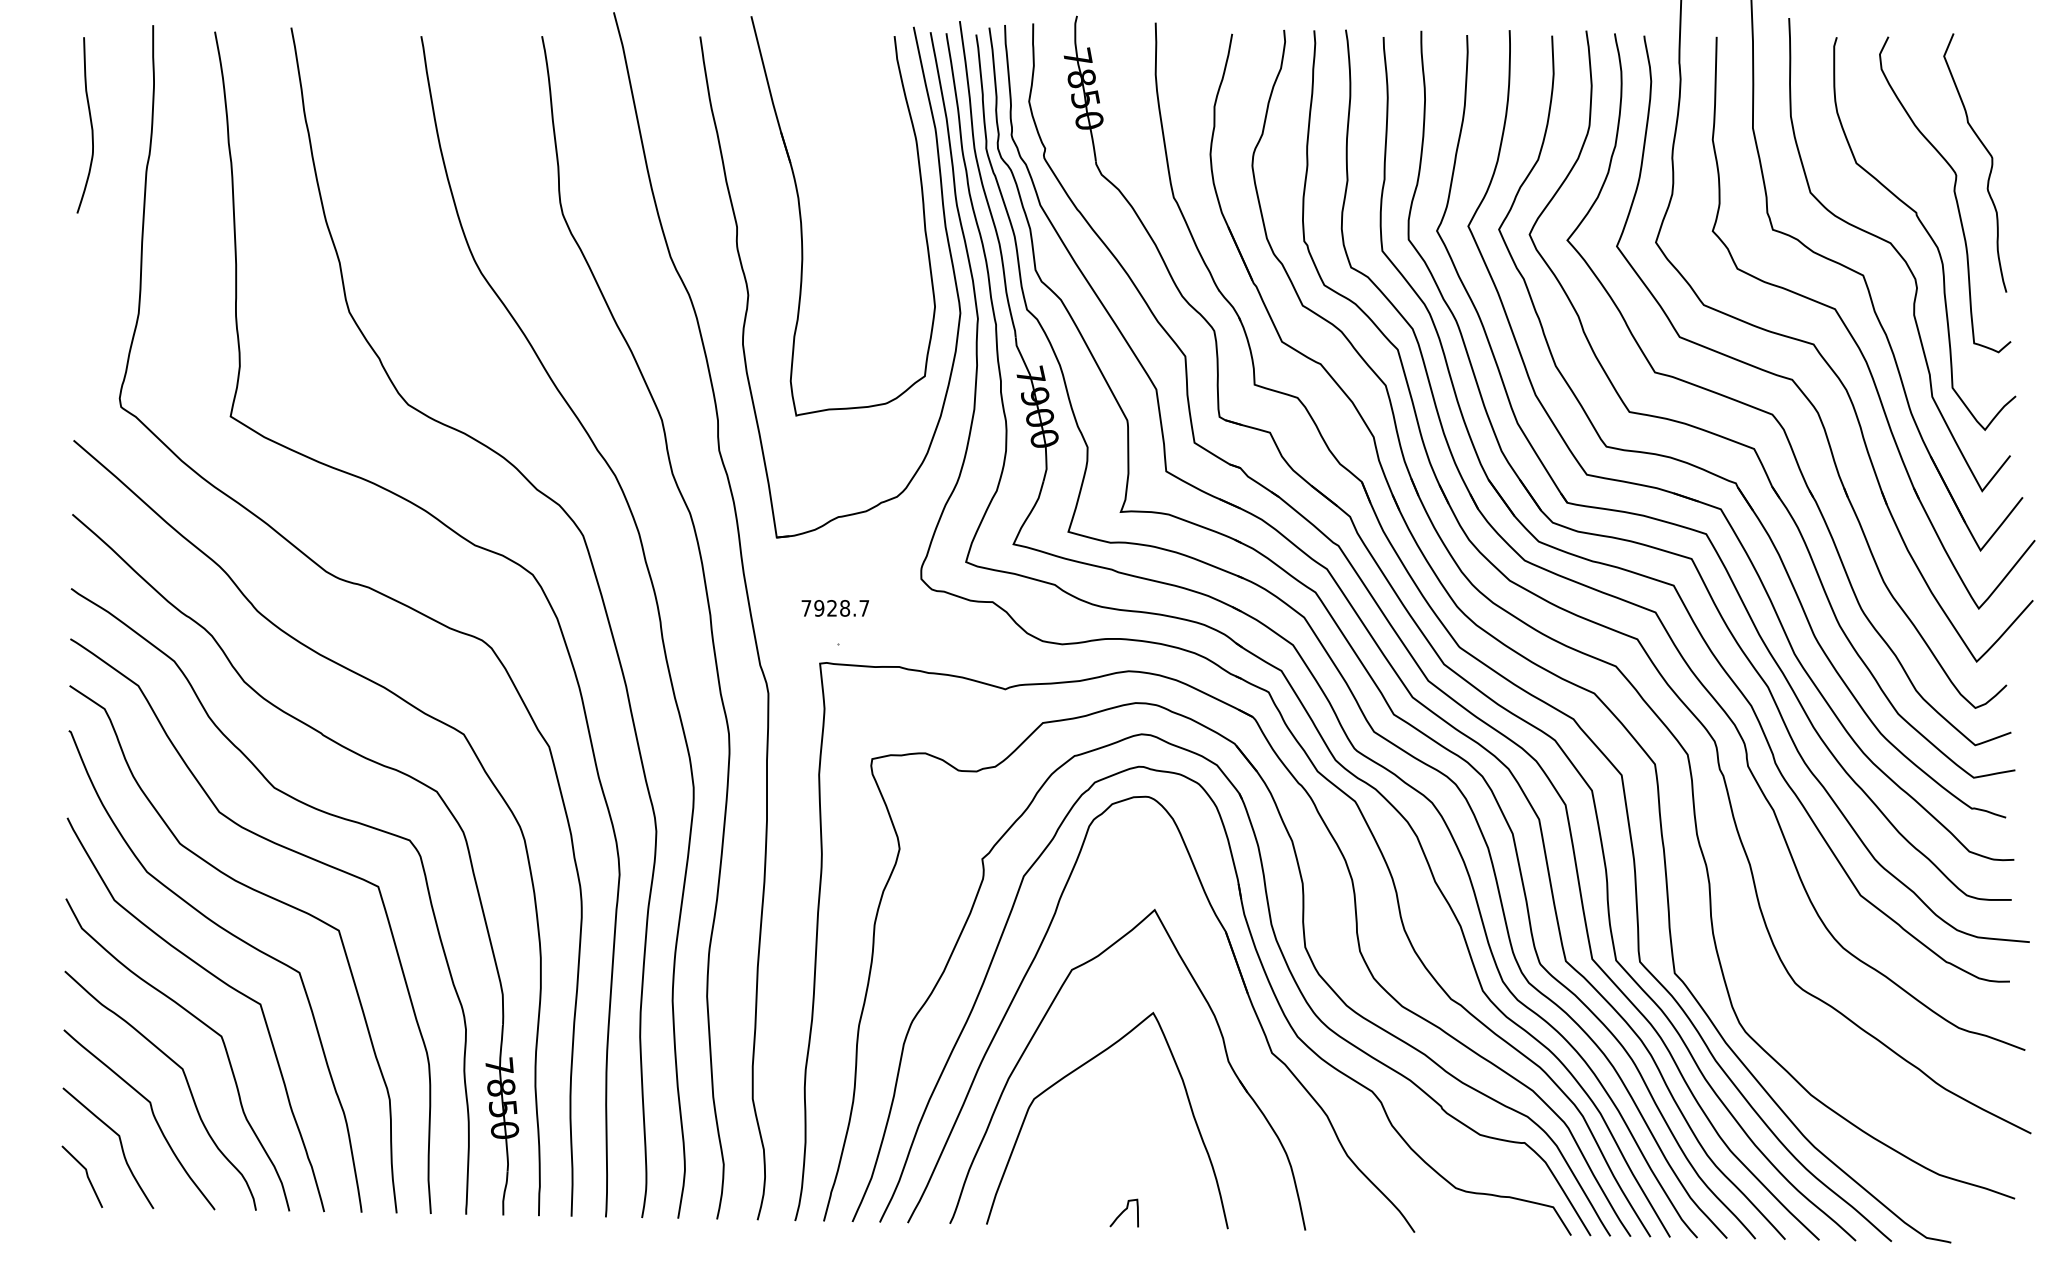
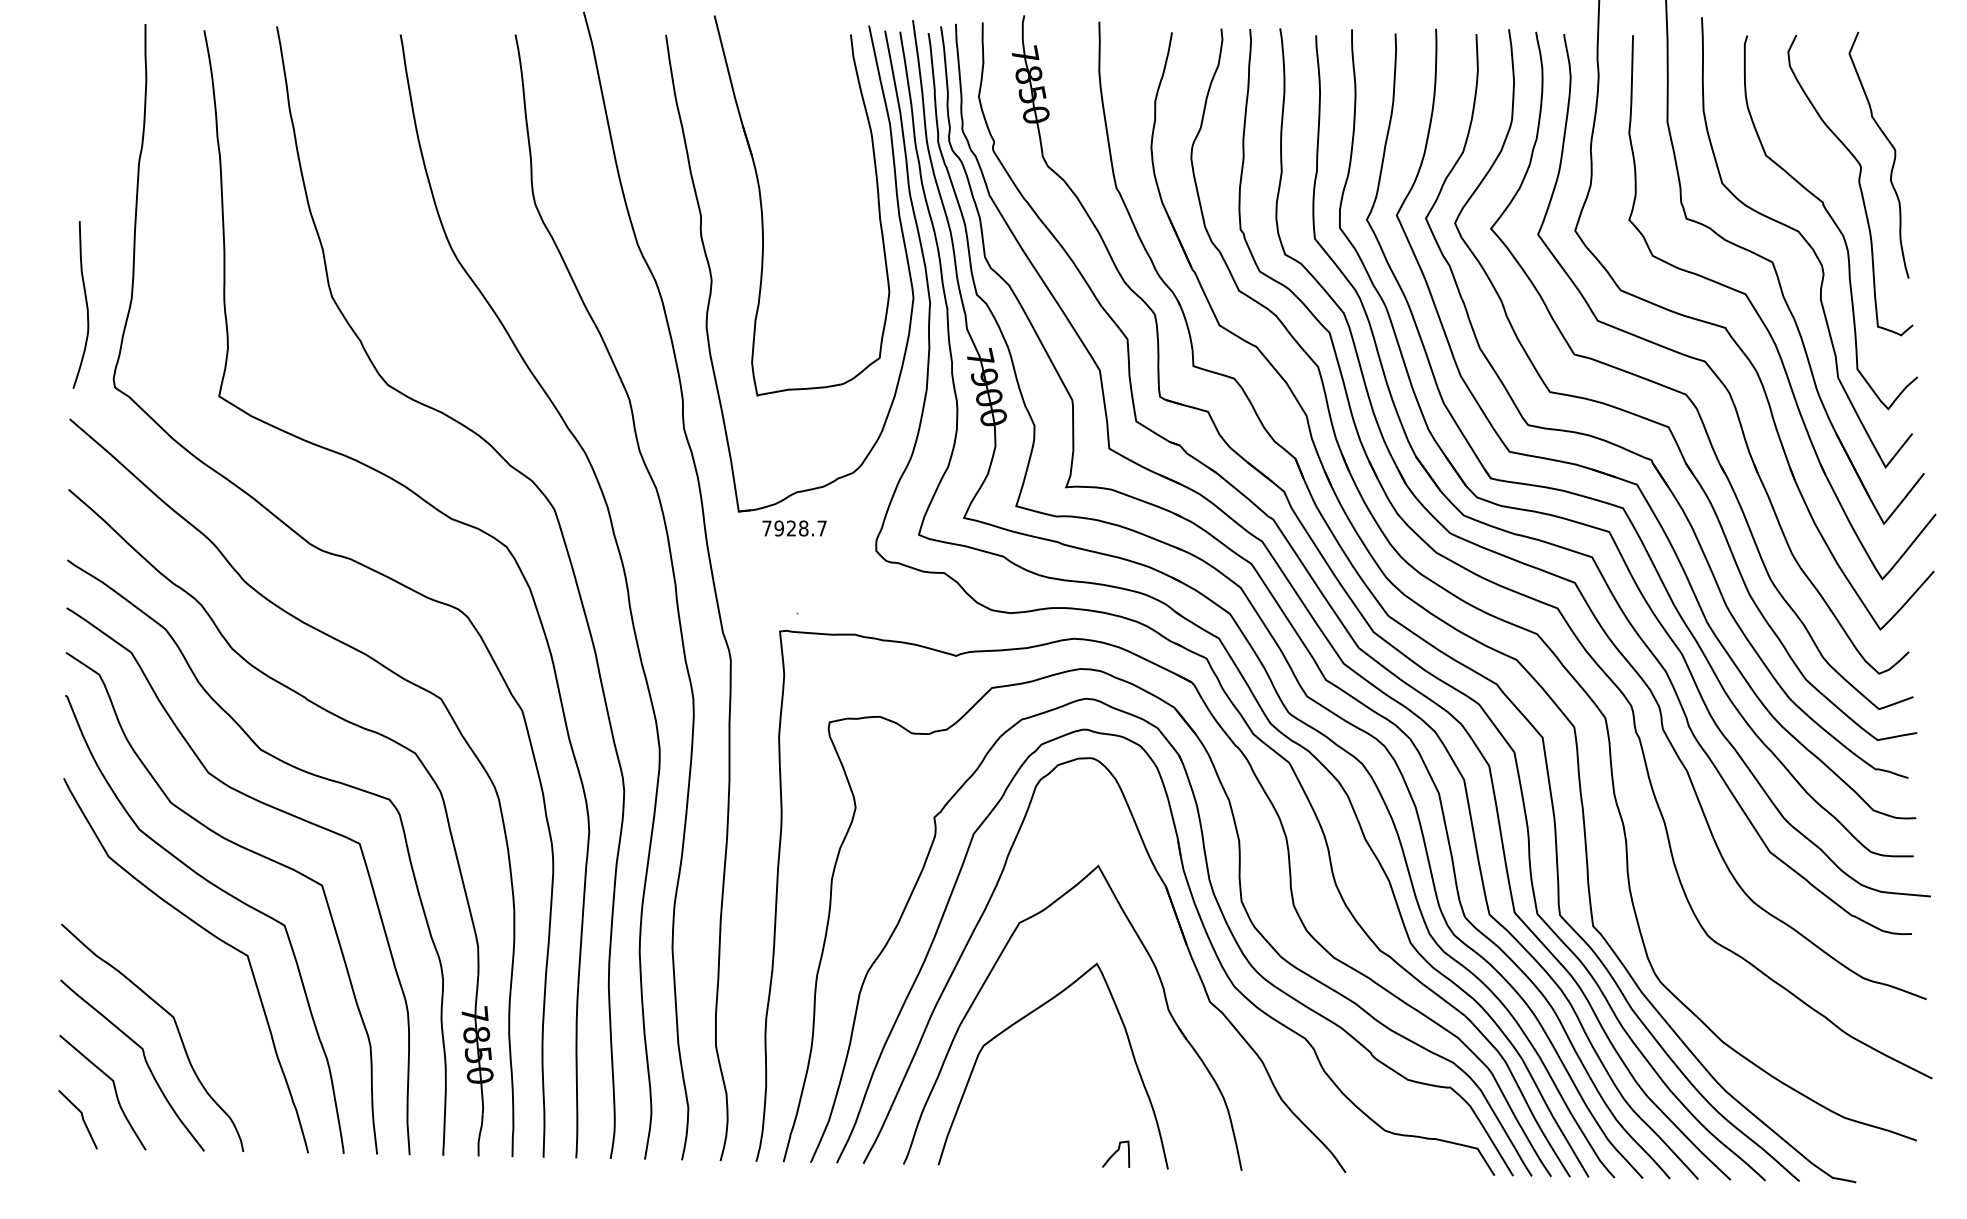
curve: (90, 125) -> (85, 305), moved
text: (835, 608) -> (794, 528), moved
curve: (200, 1022) -> (190, 972), removed
curve: (1123, 1212) -> (1115, 1153), moved

